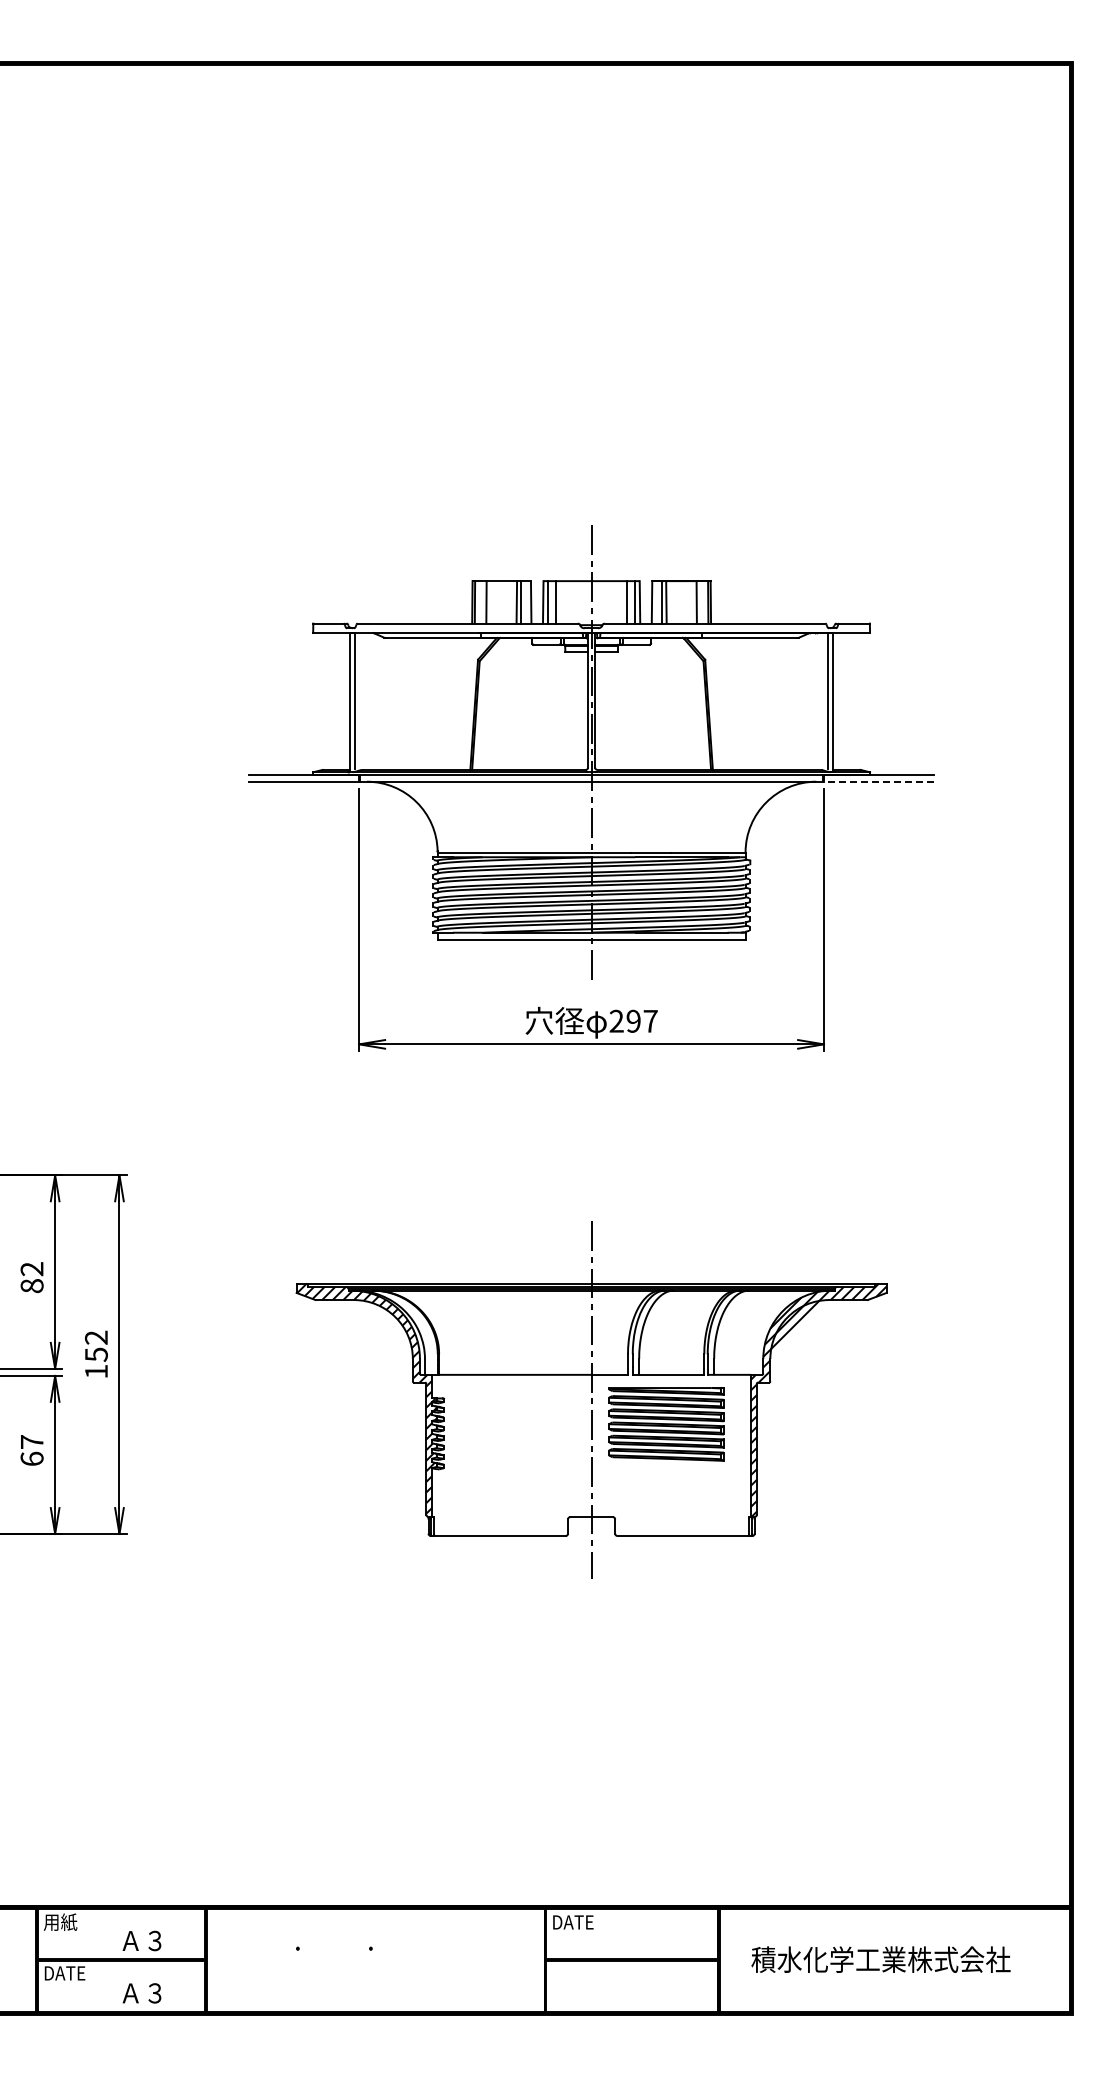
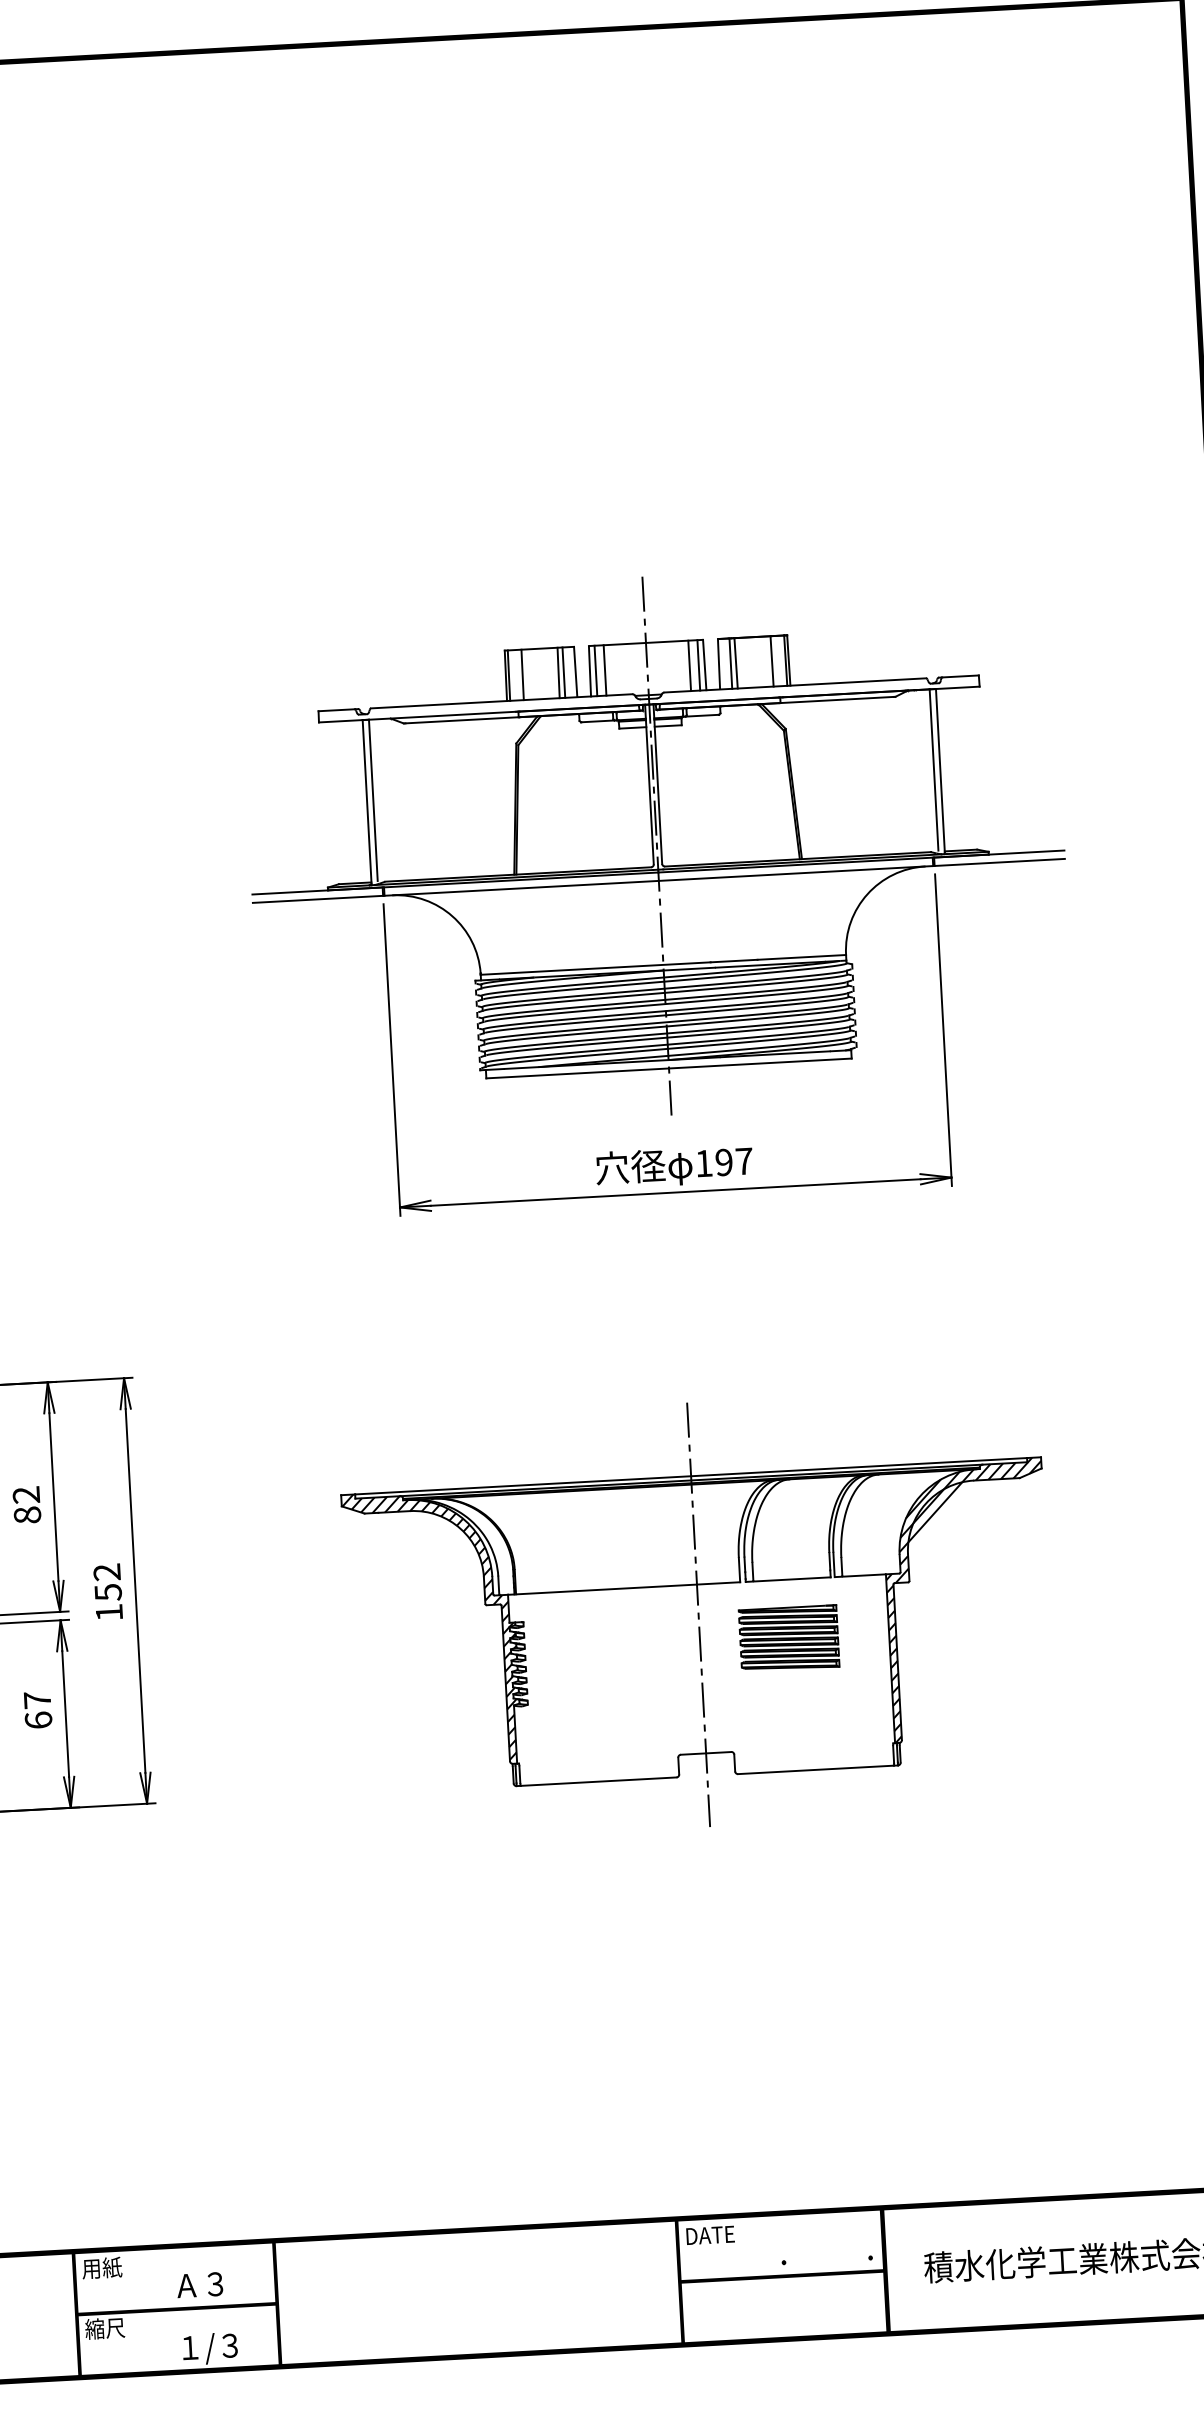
line: (878, 781) -> (999, 862), dashed -> solid
text: (616, 1020) -> (703, 1162), 297 -> 197
part: (666, 1424) -> (789, 1638), size x0.71
text: (334, 1948) -> (827, 2260), moved
text: (64, 1972) -> (110, 2327), DATE -> 縮尺
text: (146, 1994) -> (208, 2348), Ａ３ -> １/３

